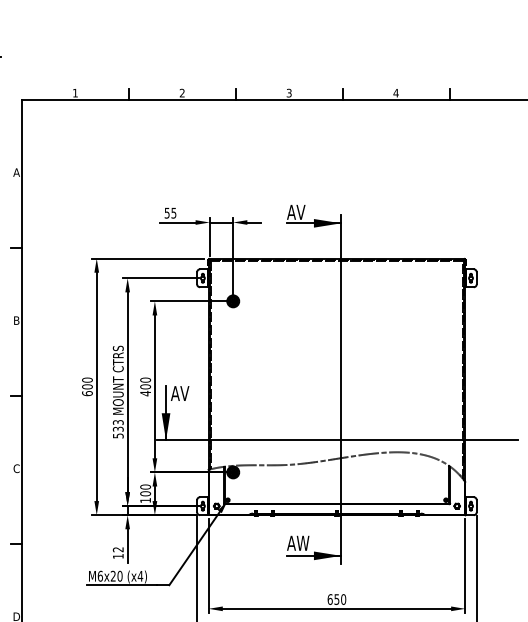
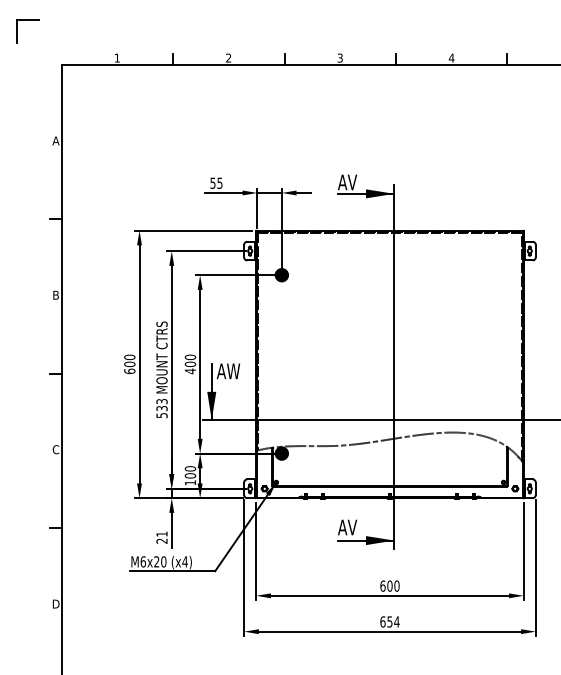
text: (186, 393) -> (233, 371), AV -> AW
text: (302, 543) -> (354, 527), AW -> AV
text: (117, 552) -> (161, 537), 12 -> 21
text: (336, 598) -> (389, 585), 650 -> 600

